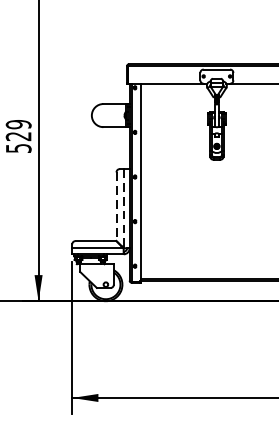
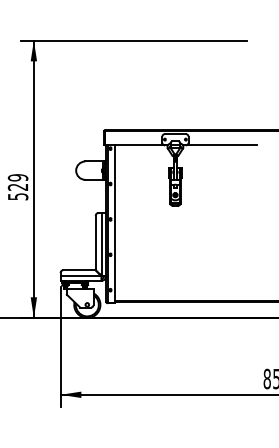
line: (116, 207) -> (95, 243), dashed -> solid
line: (123, 209) -> (101, 245), dashed -> solid

